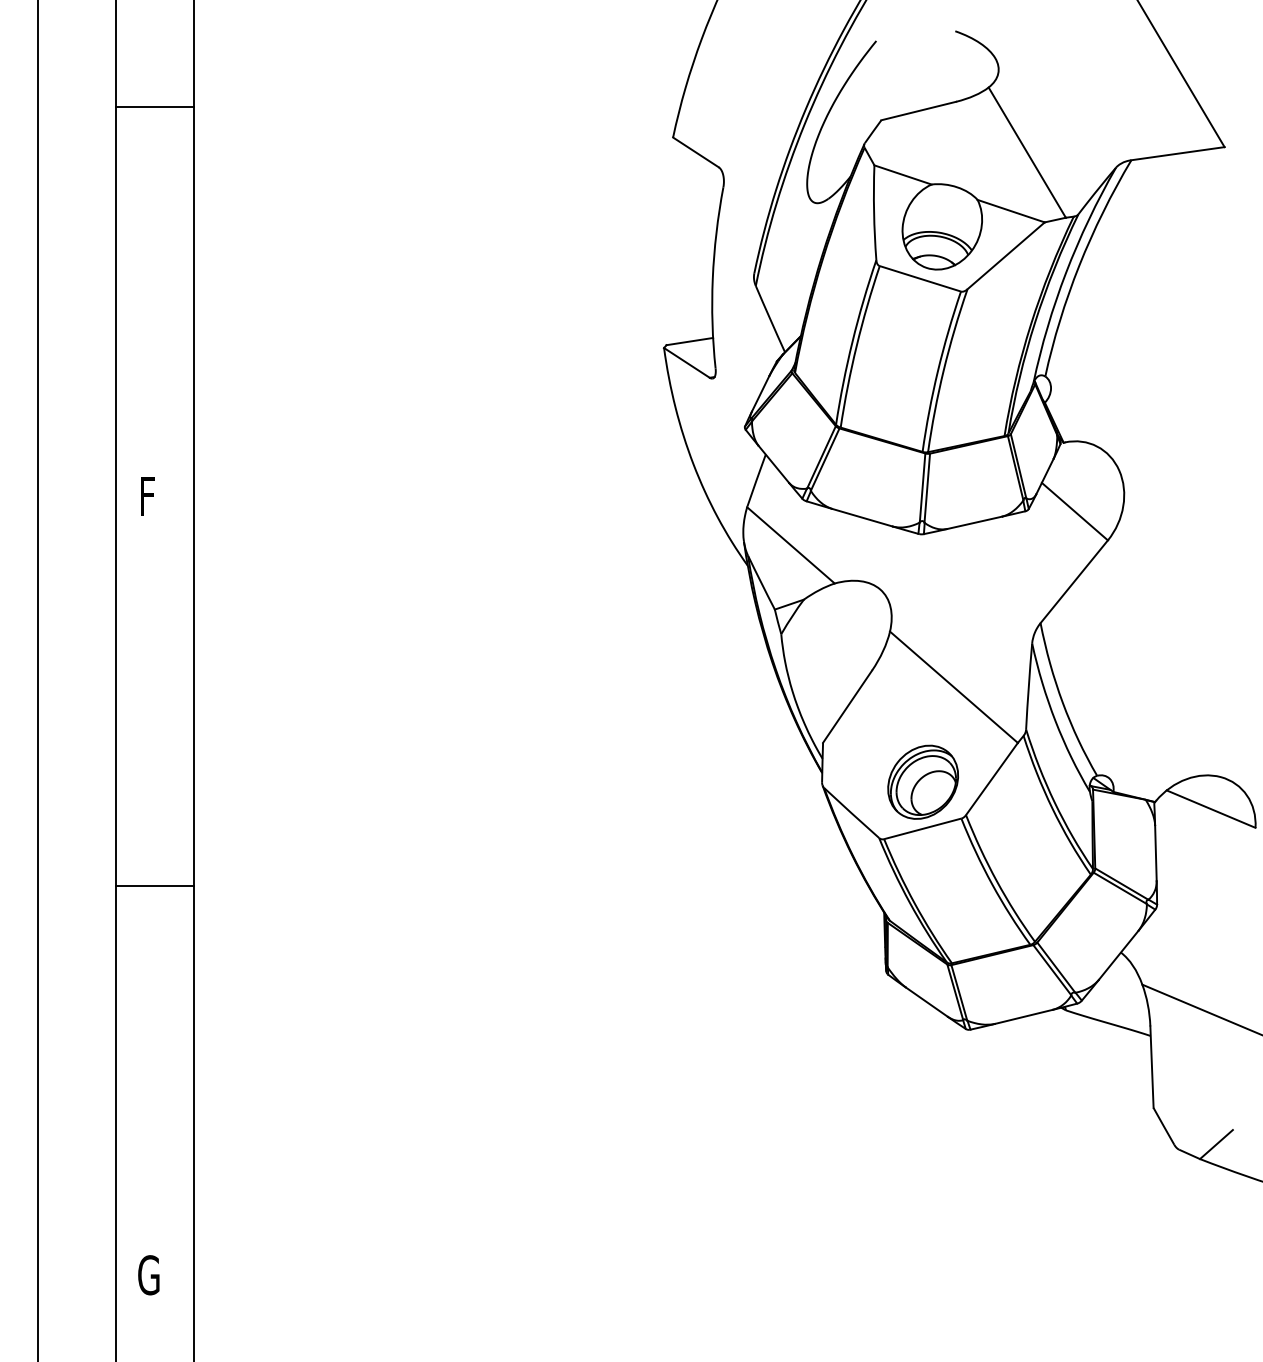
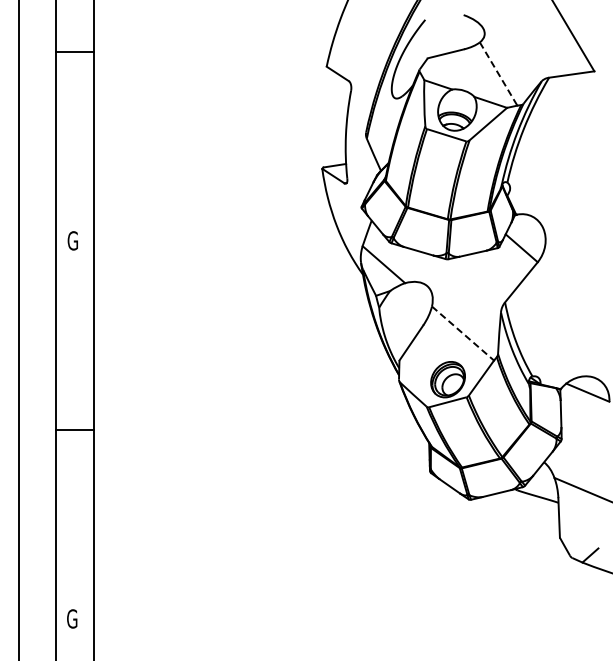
line: (1027, 153) -> (498, 74), solid -> dashed
text: (149, 495) -> (72, 240), F -> G
line: (954, 687) -> (463, 333), solid -> dashed

